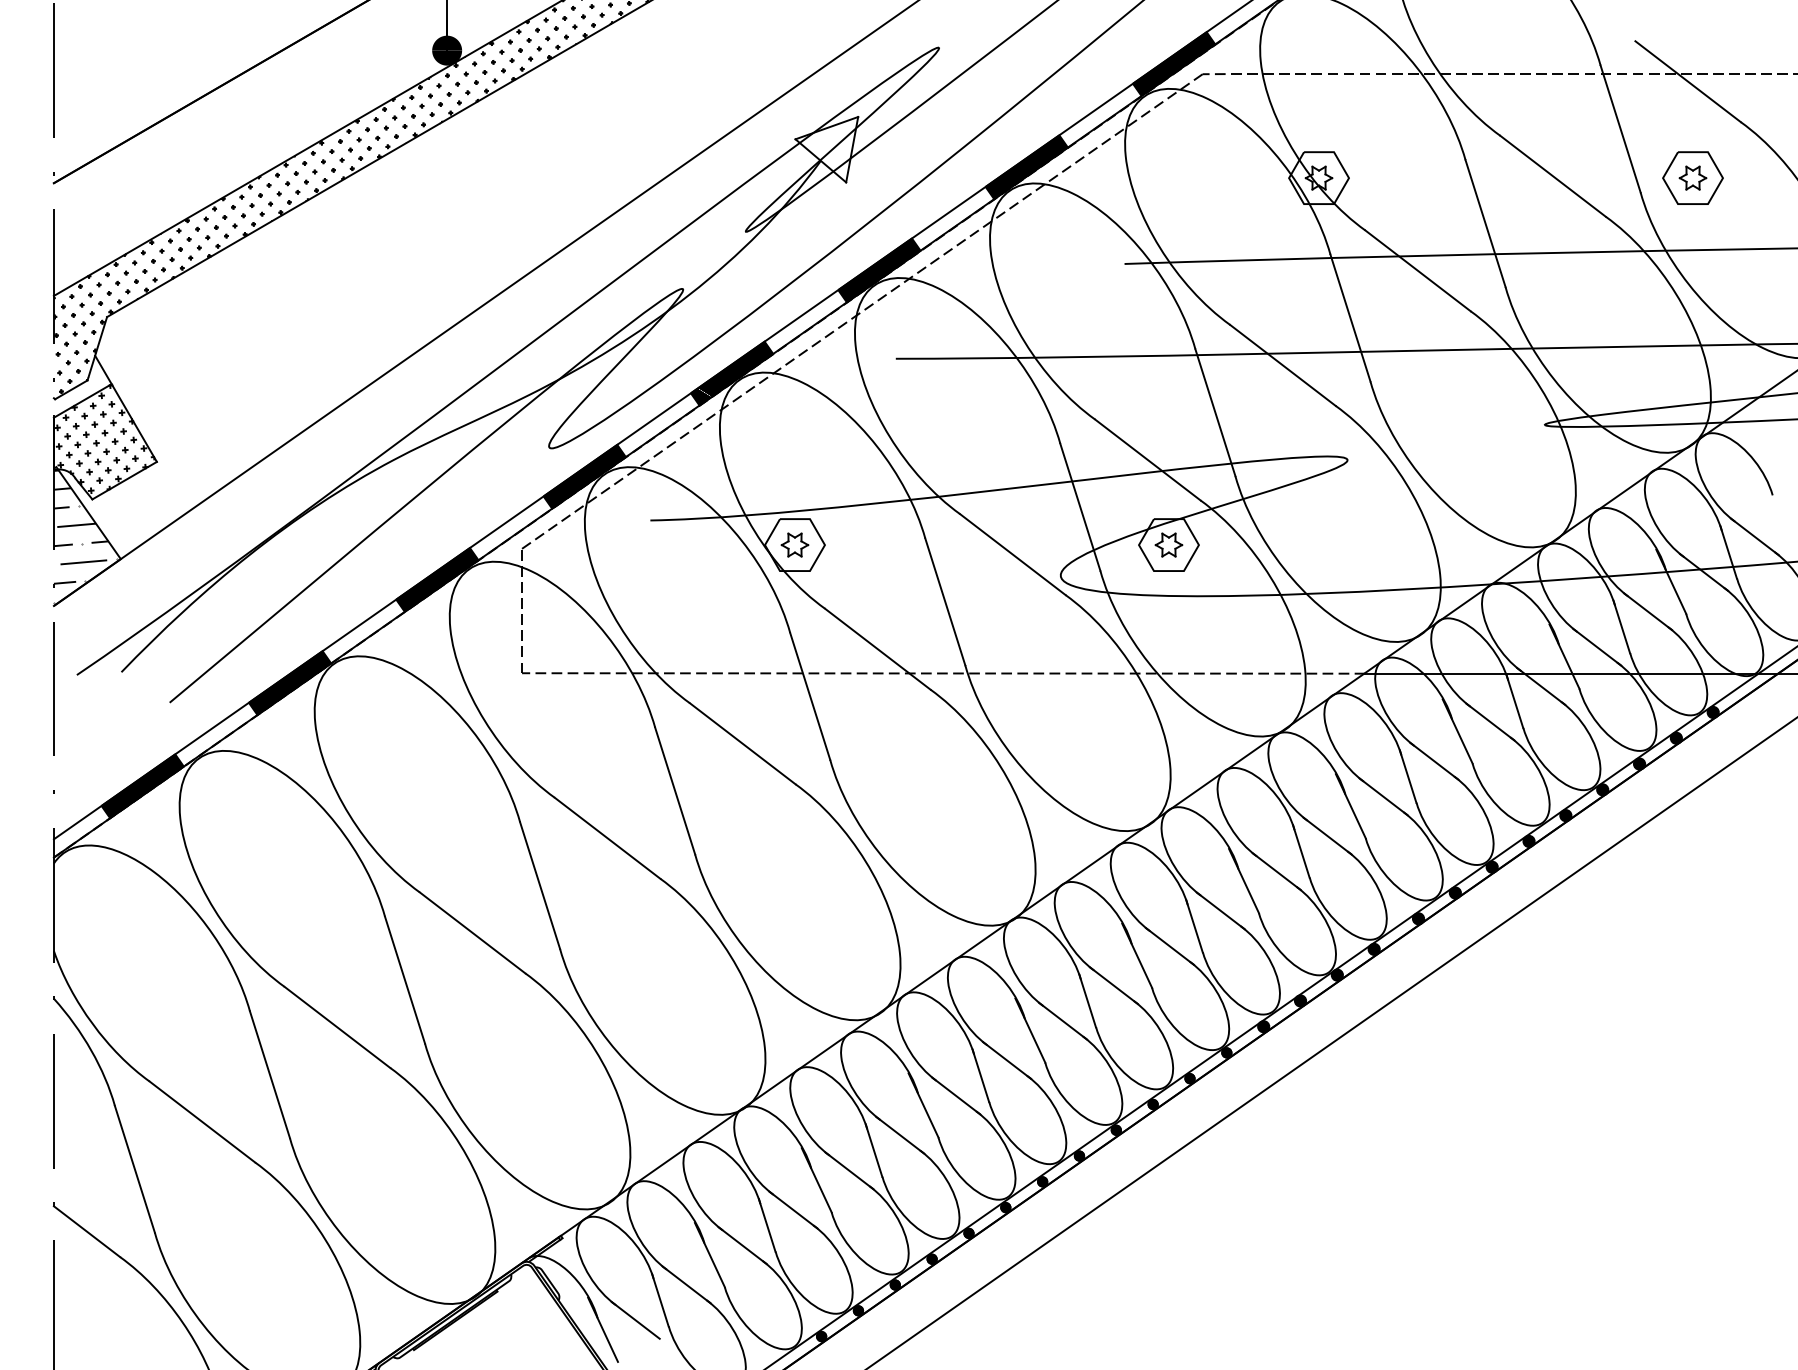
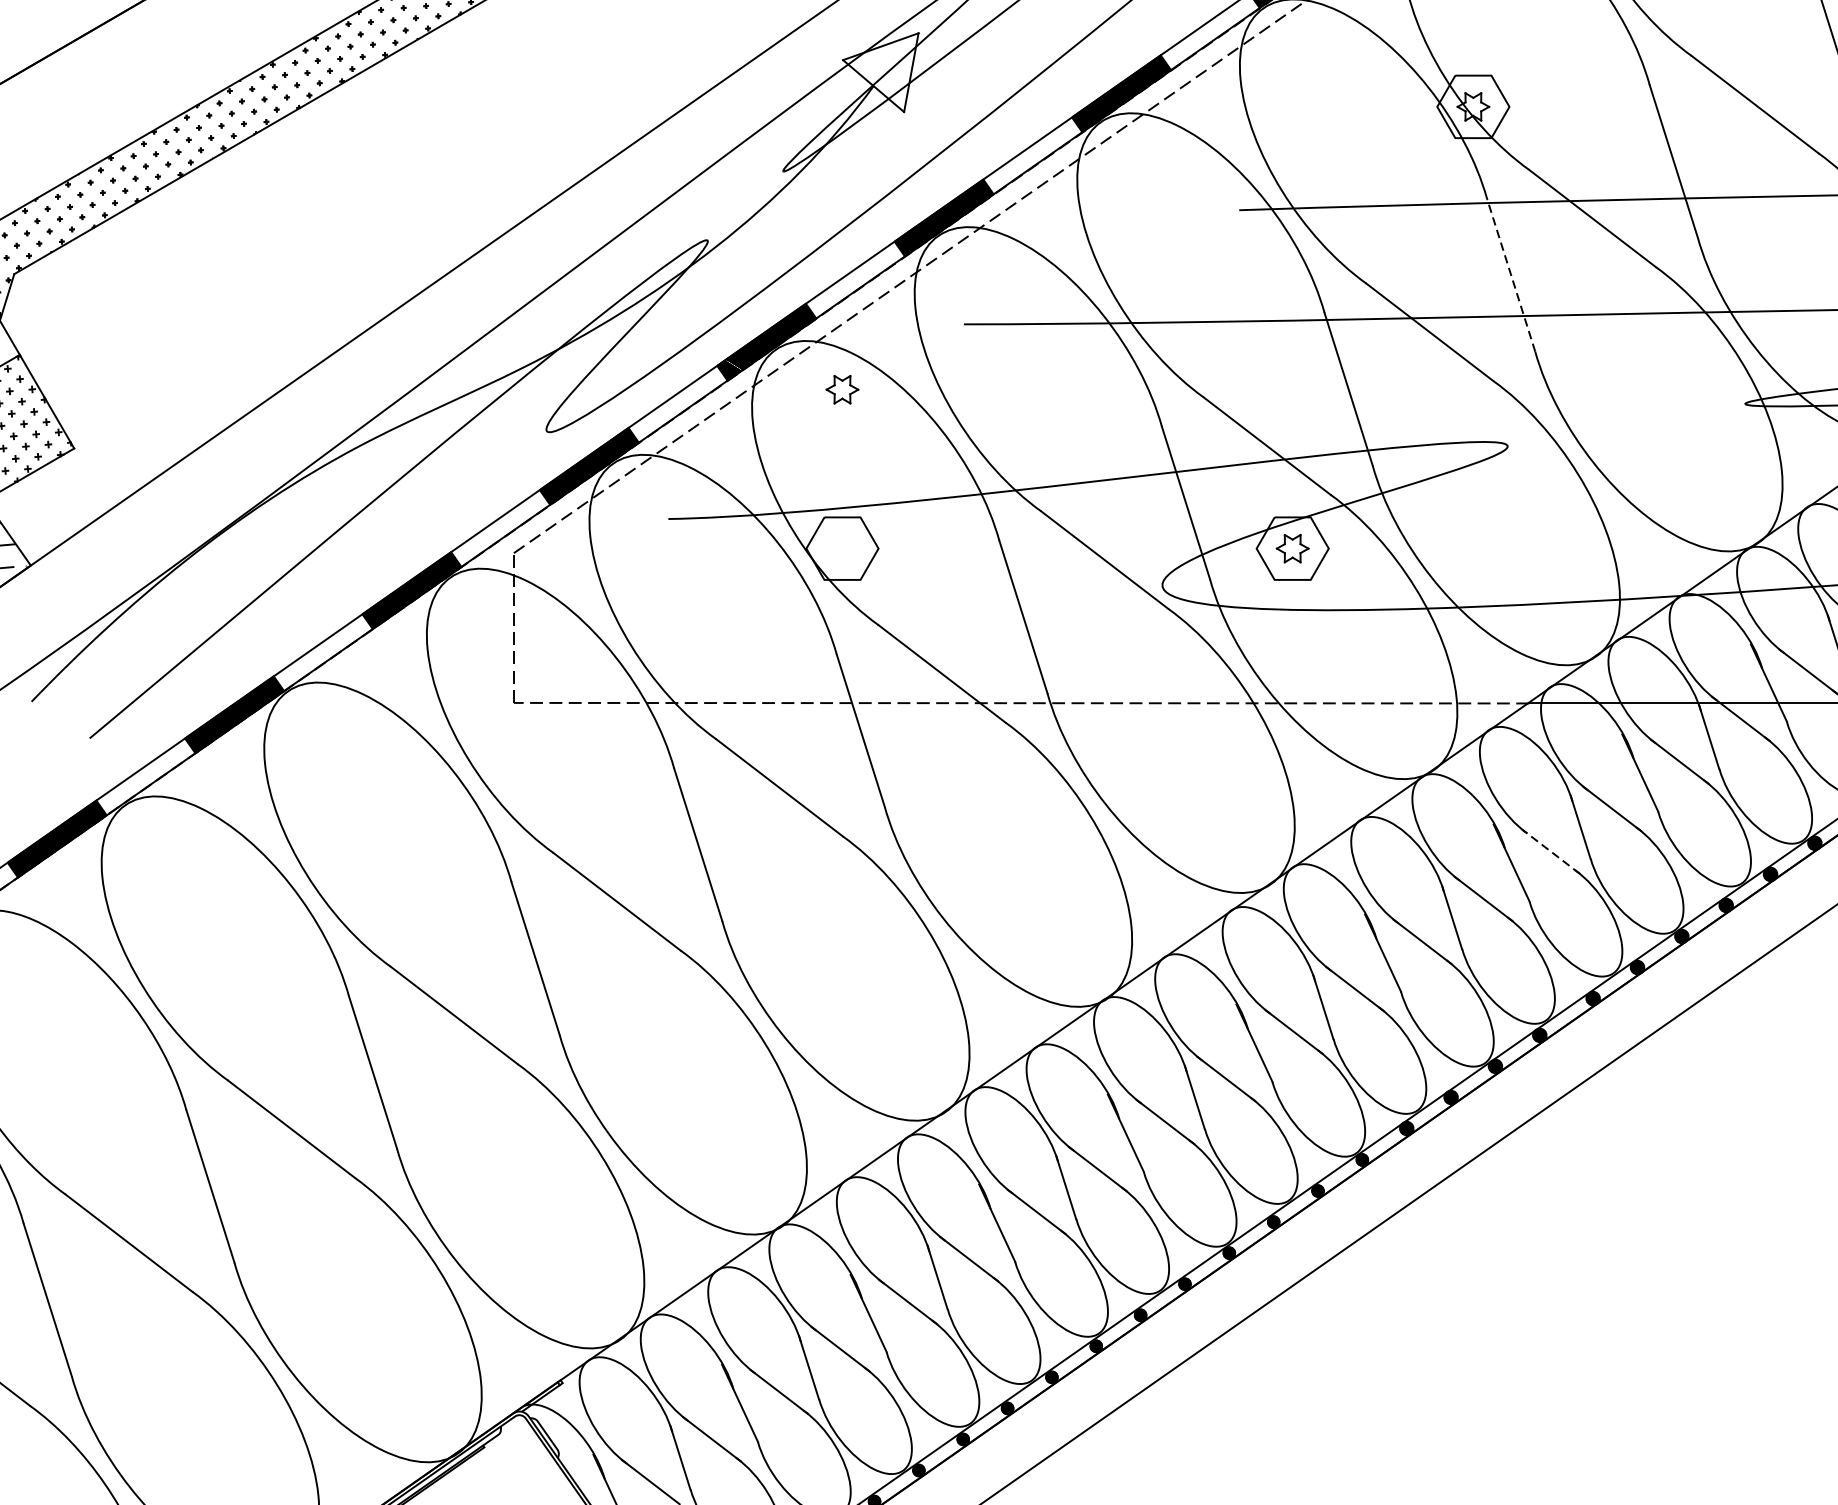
line: (1350, 317) -> (1511, 274), solid -> dashed
part: (794, 544) -> (841, 389), moved
line: (1383, 796) -> (1550, 851), solid -> dashed

